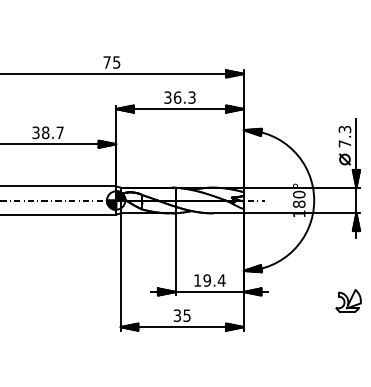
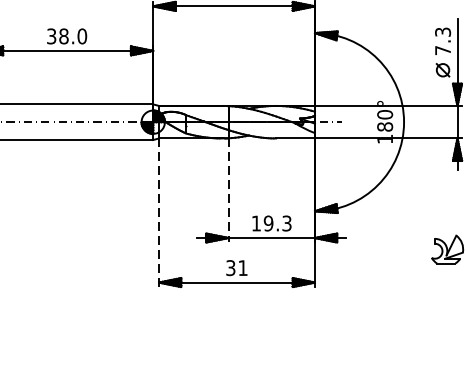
text: (59, 132) -> (81, 36), 38.7 -> 38.0
line: (175, 254) -> (228, 190), solid -> dashed
line: (120, 272) -> (158, 213), solid -> dashed
text: (221, 280) -> (286, 223), 19.4 -> 19.3
text: (186, 315) -> (242, 267), 35 -> 31

